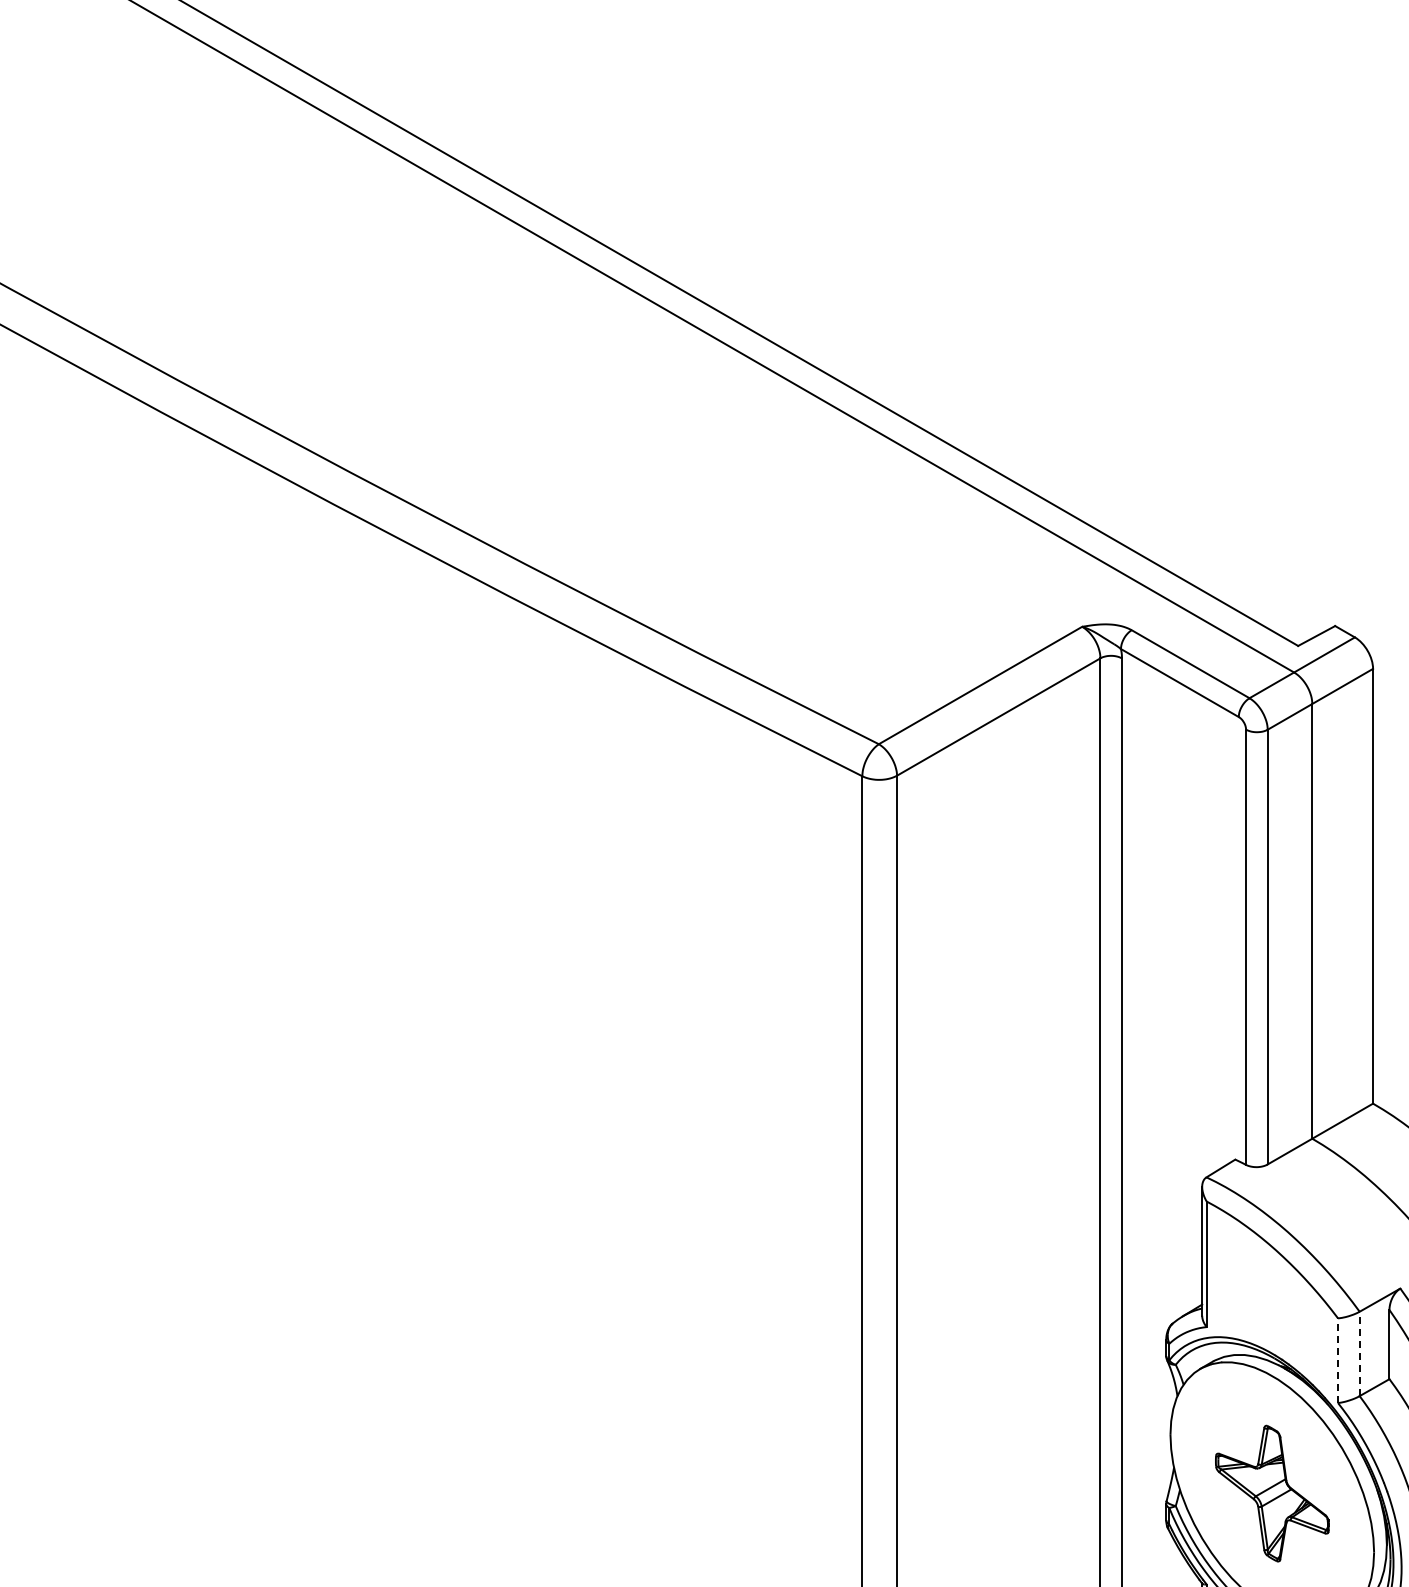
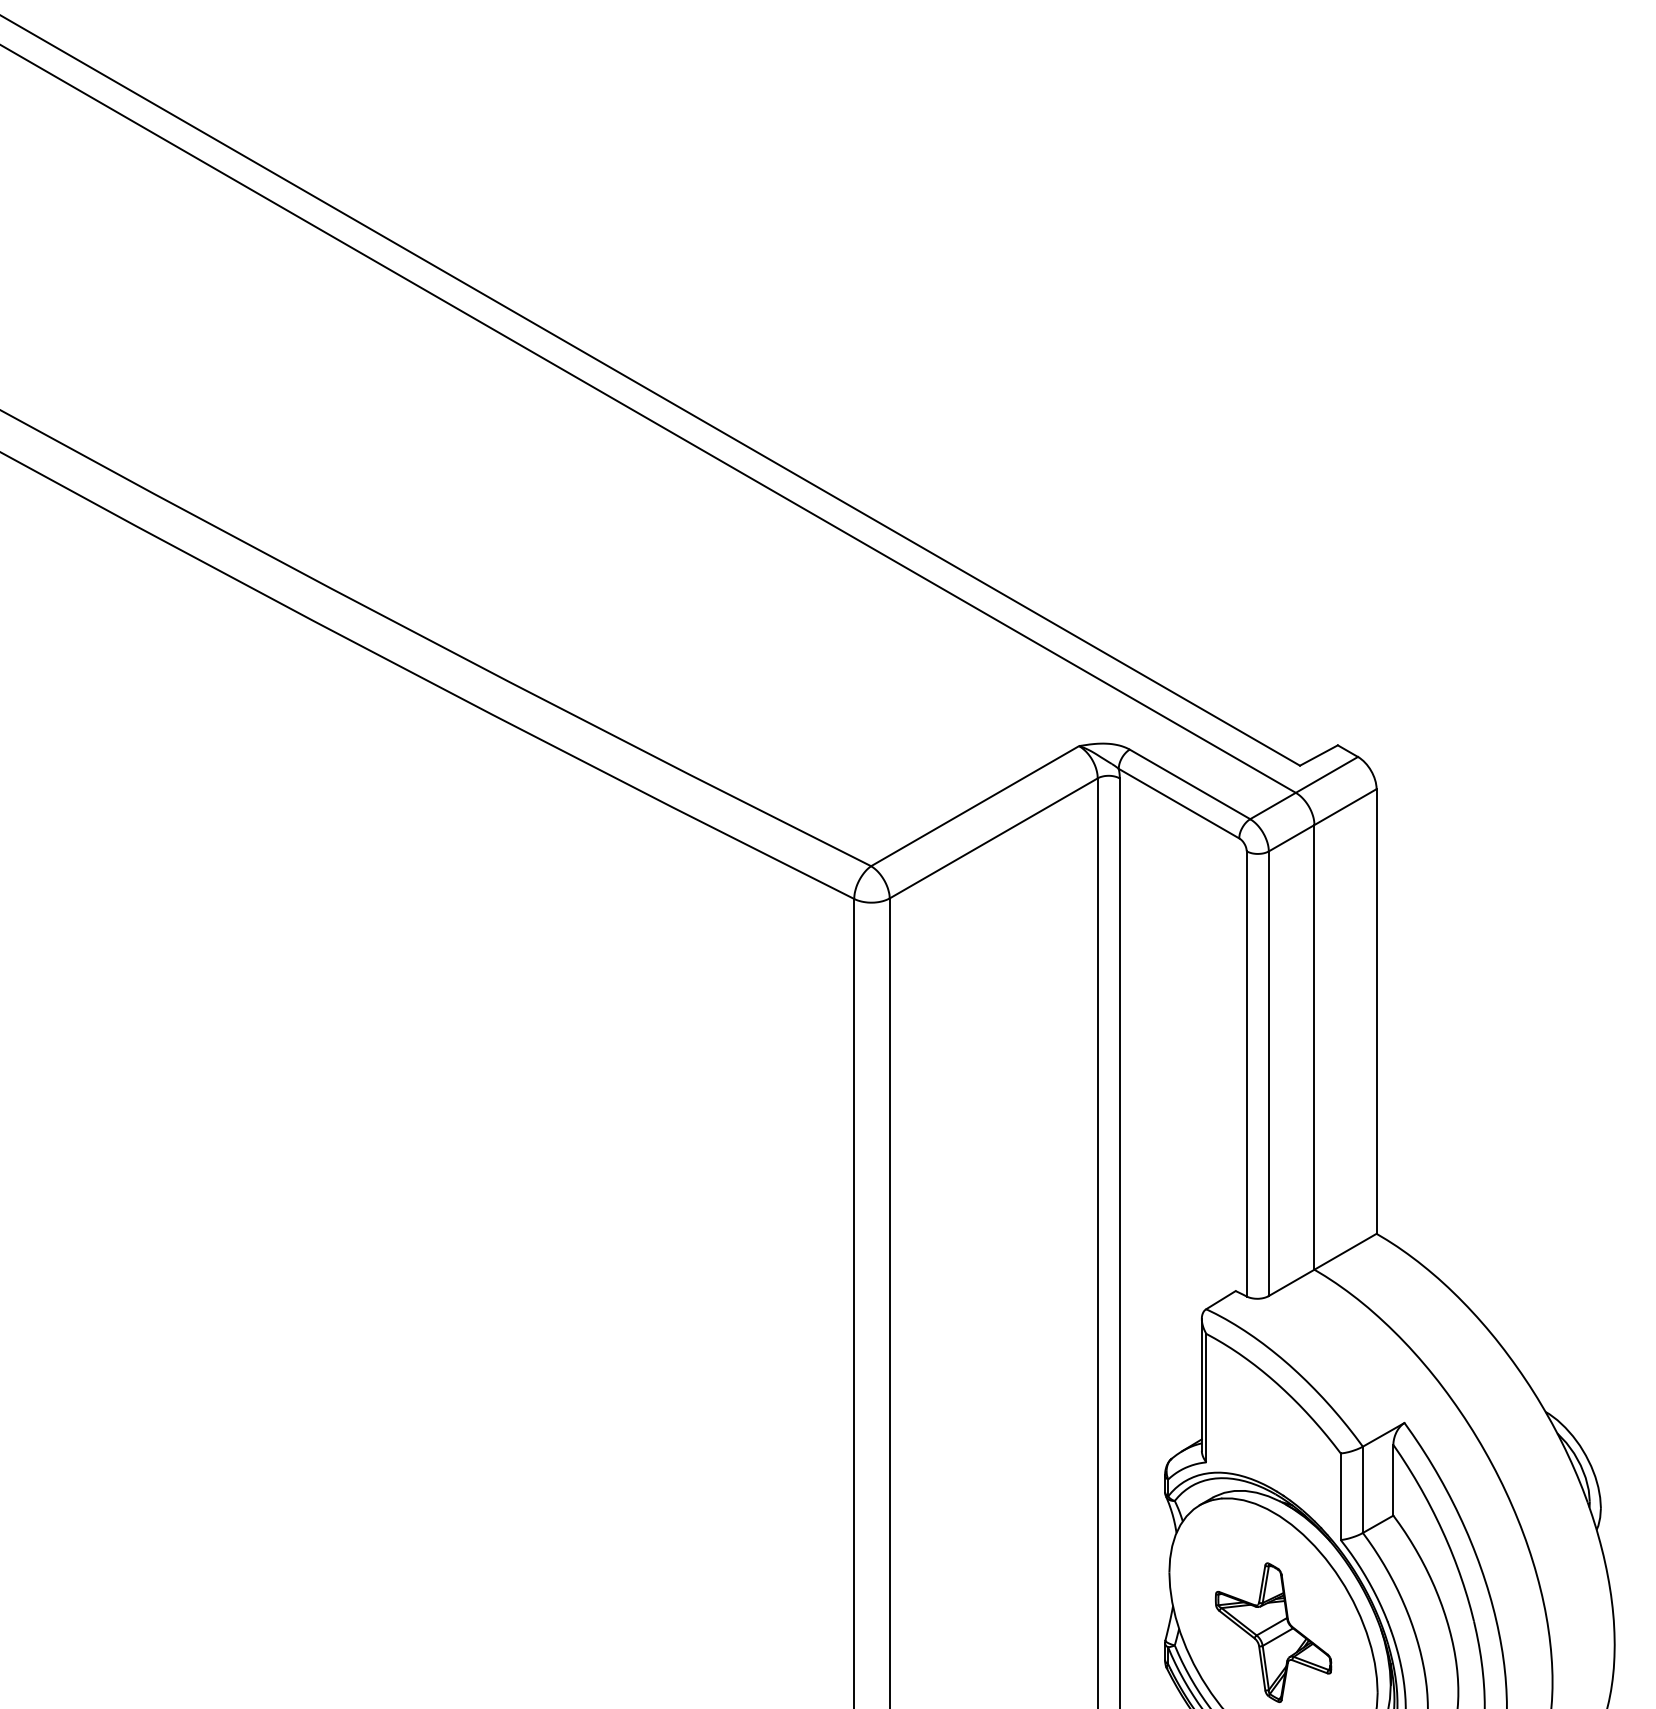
line: (1359, 1353) -> (1362, 1489), dashed -> solid
line: (1337, 1360) -> (1340, 1496), dashed -> solid

